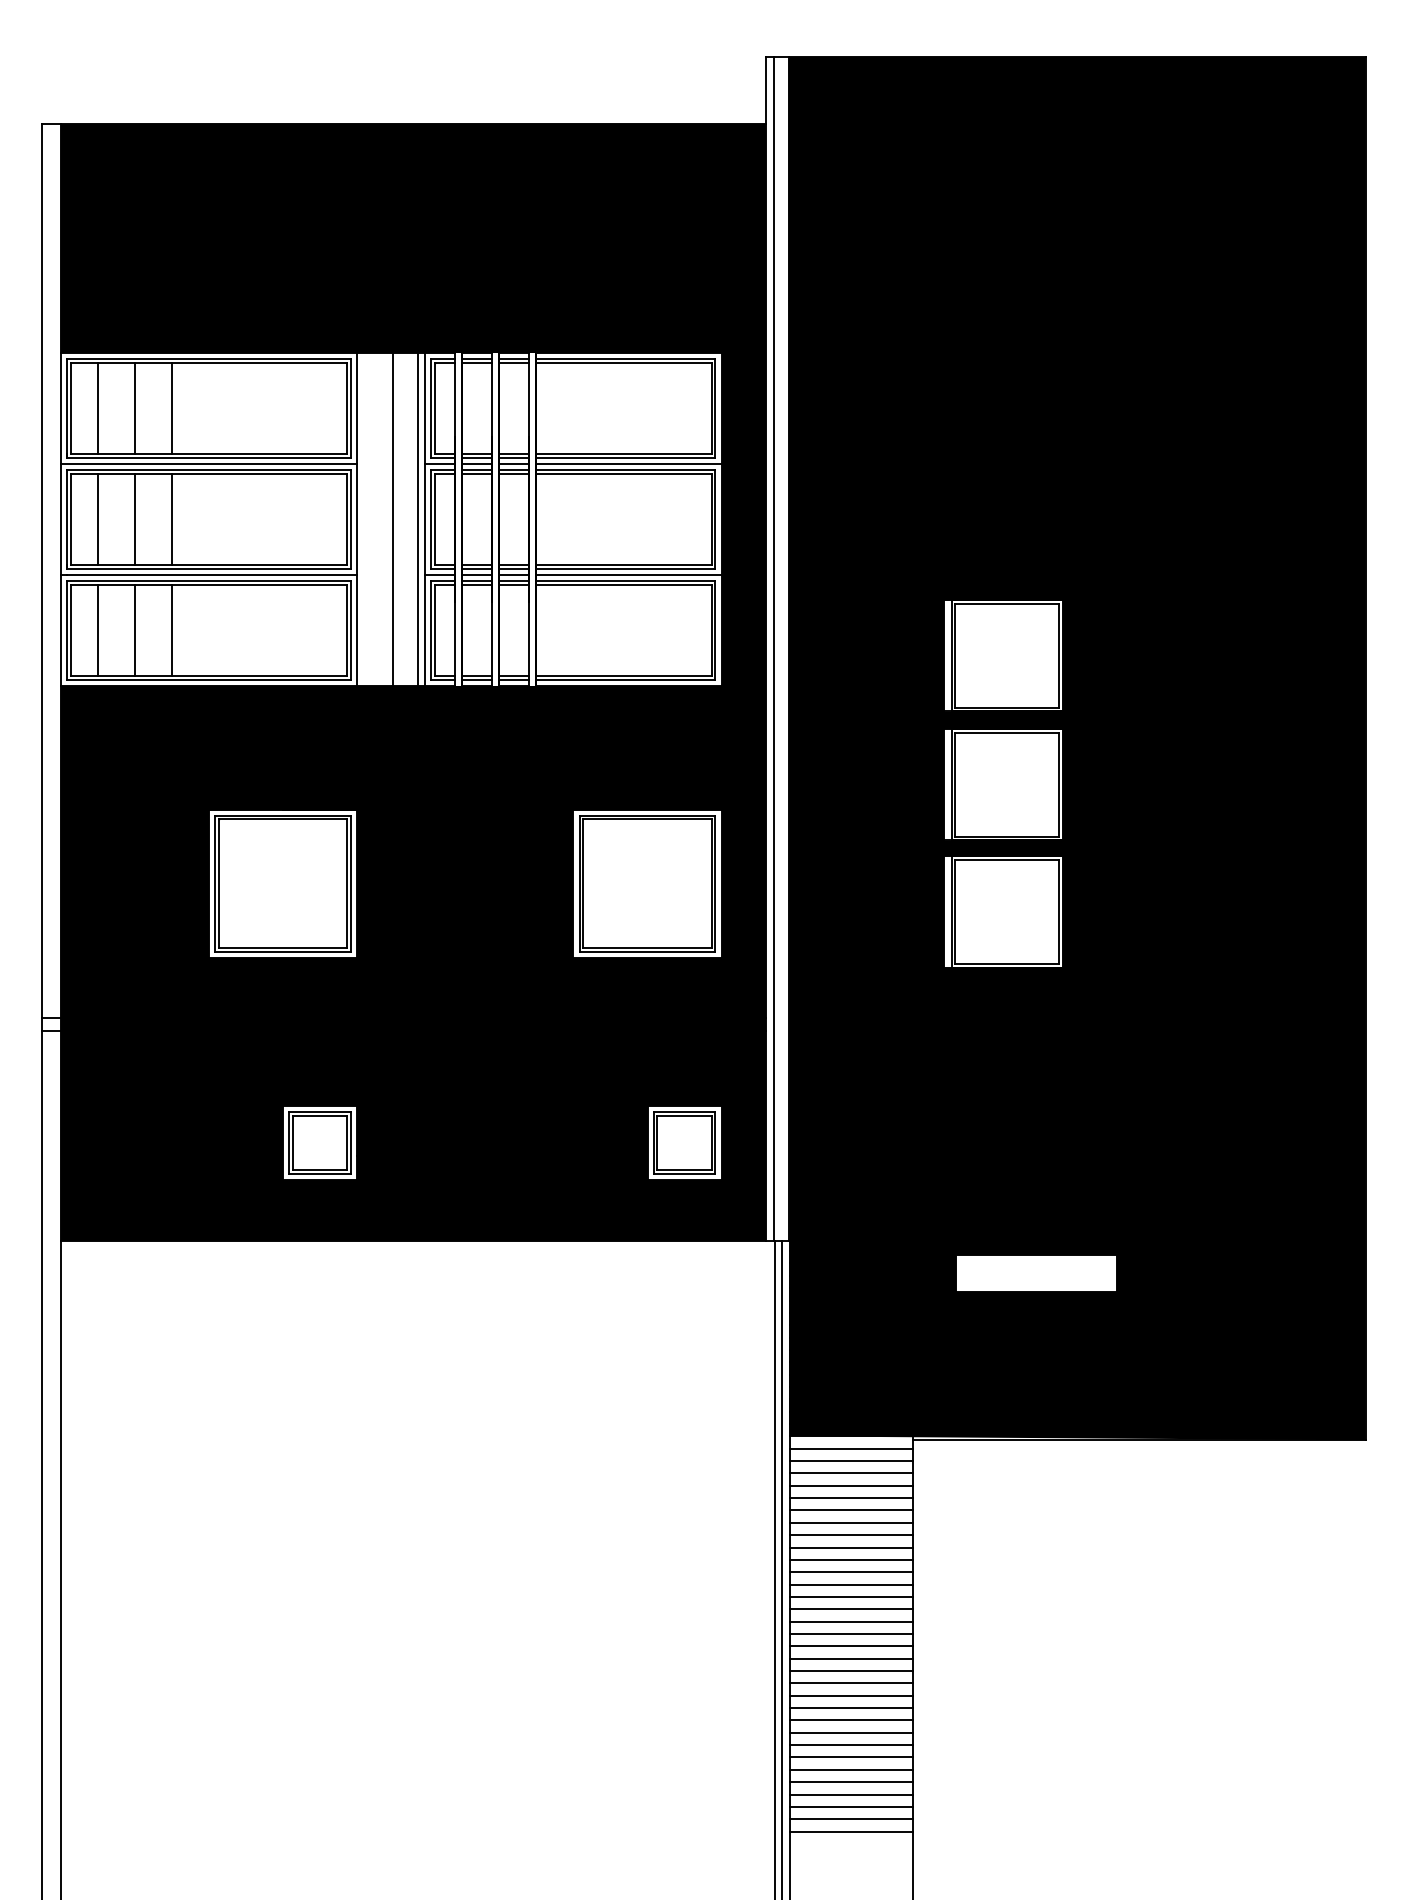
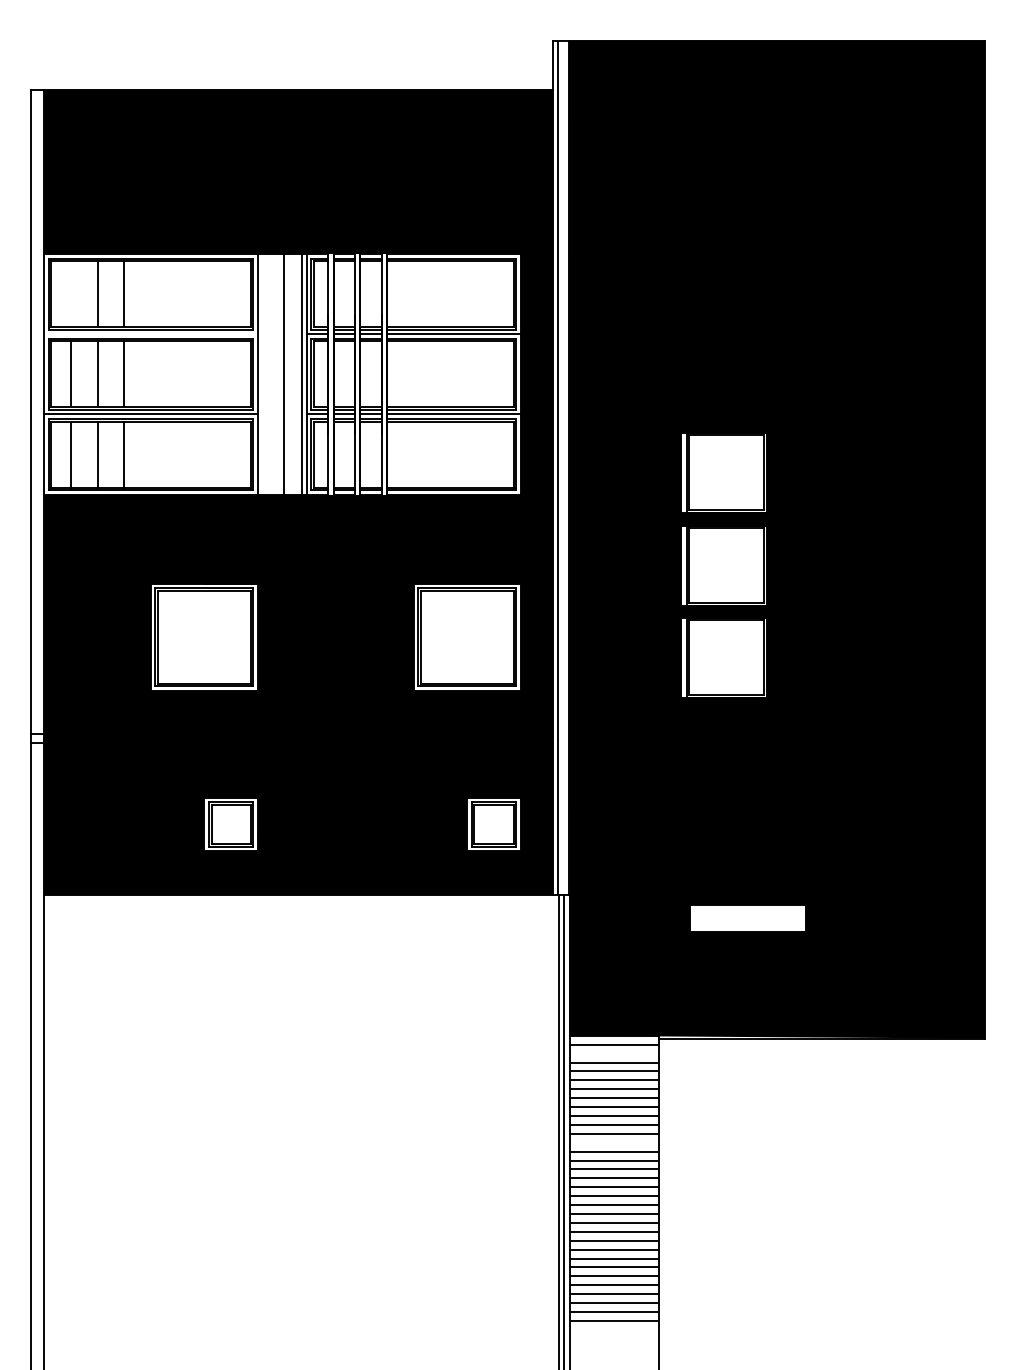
line: (97, 407) -> (70, 293), removed
line: (208, 463) -> (150, 334), removed
line: (851, 1461) -> (614, 1053), removed
line: (851, 1584) -> (614, 1142), removed

